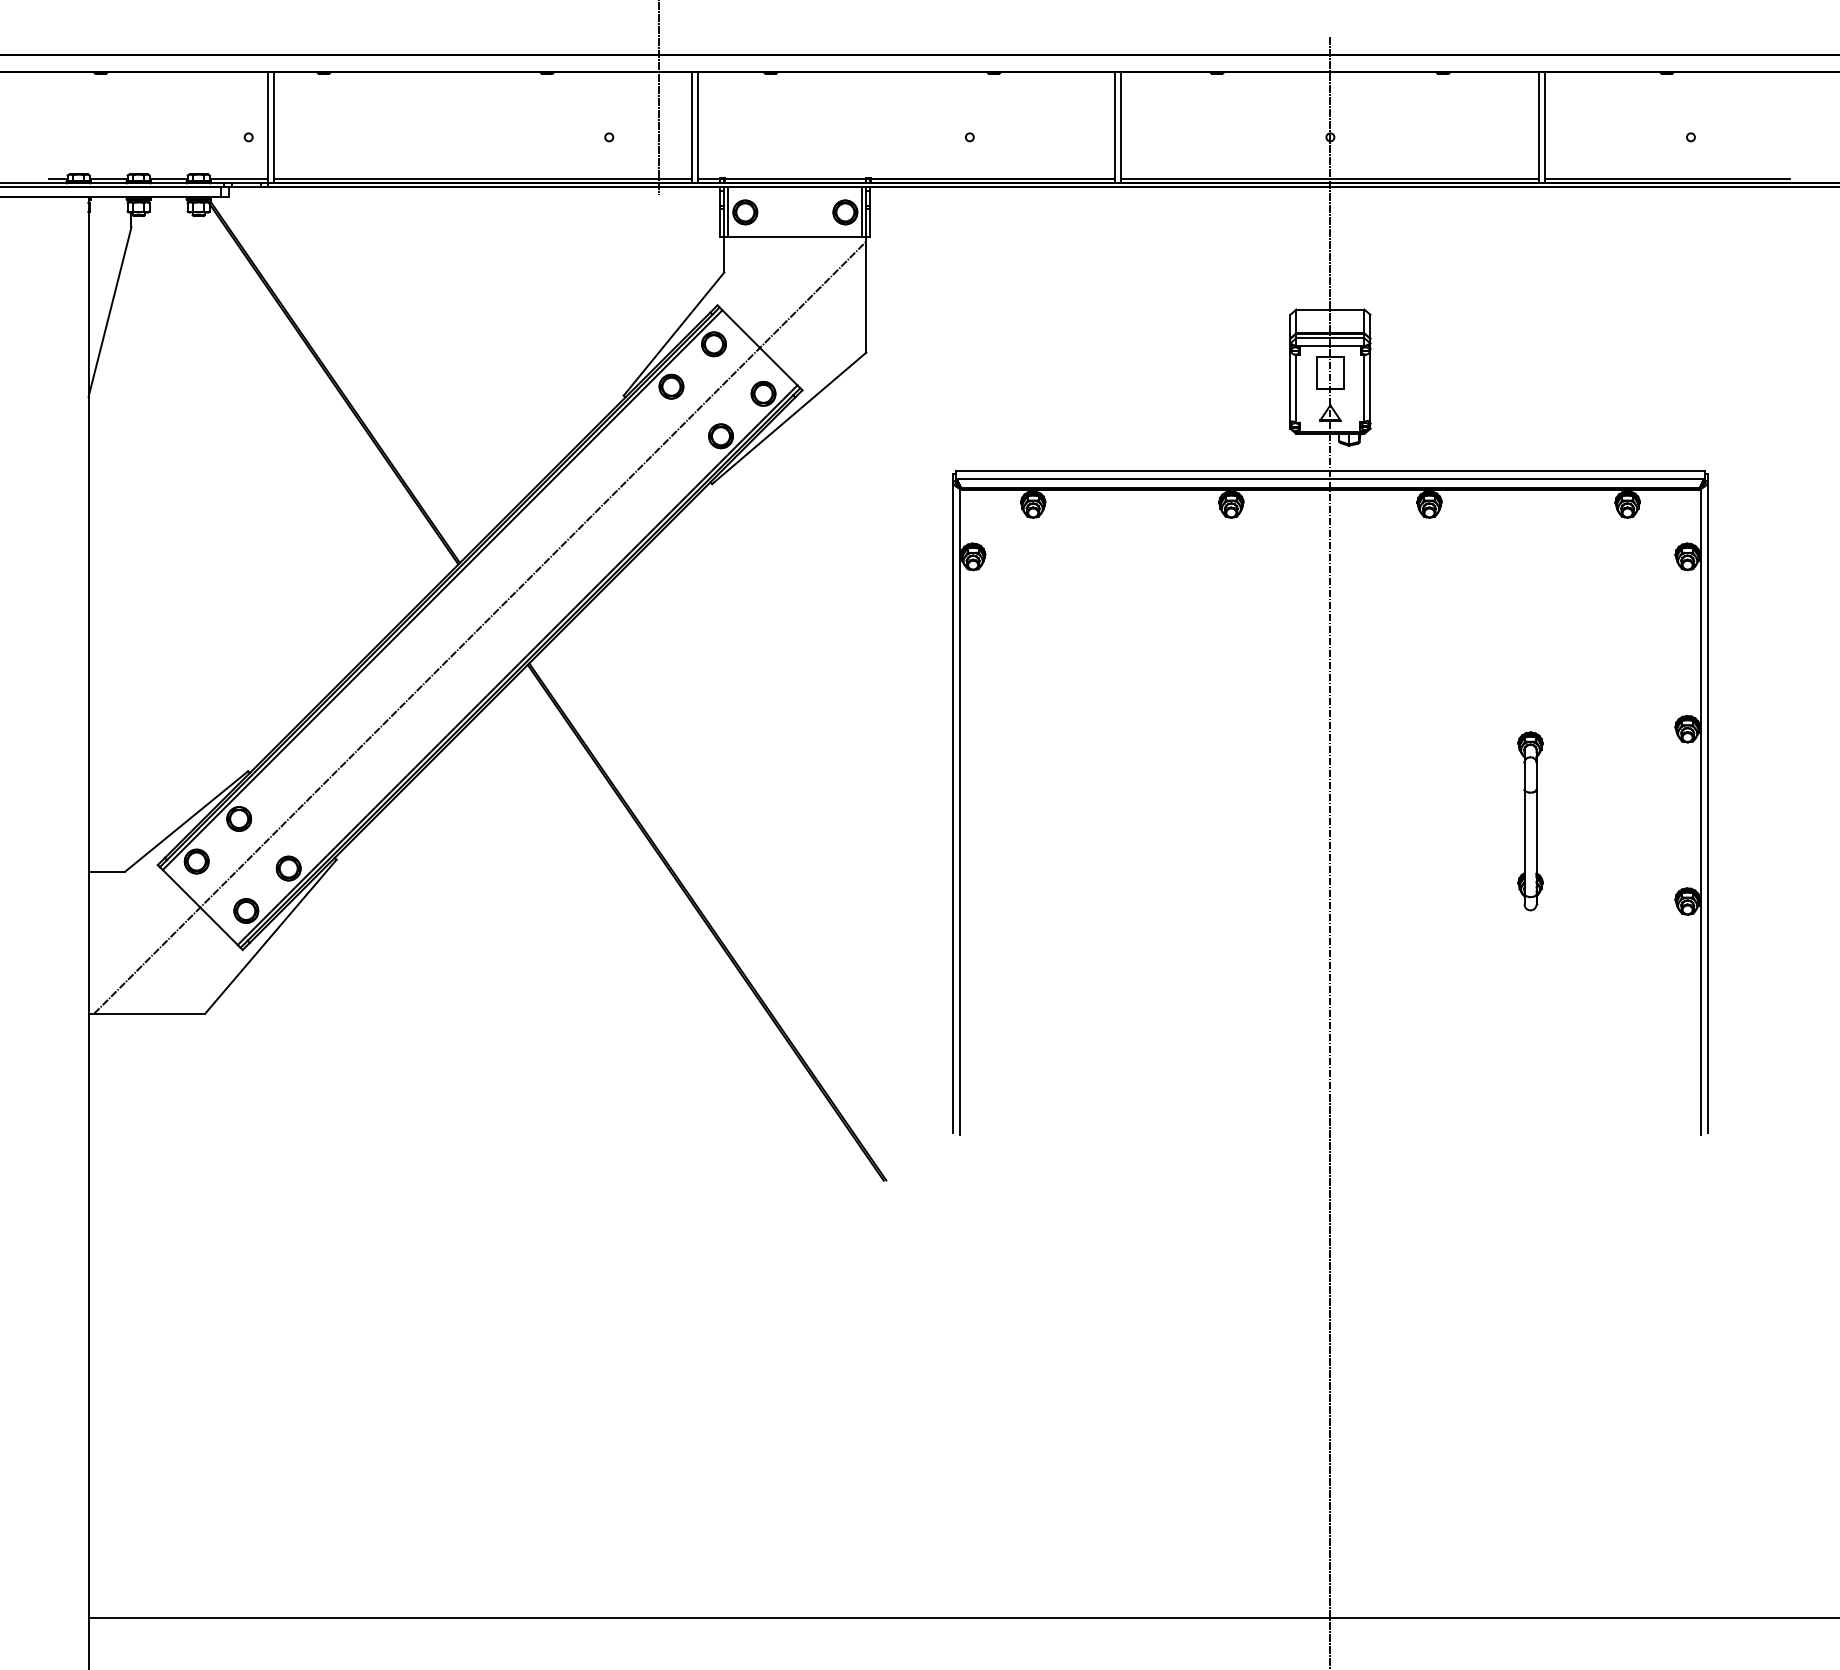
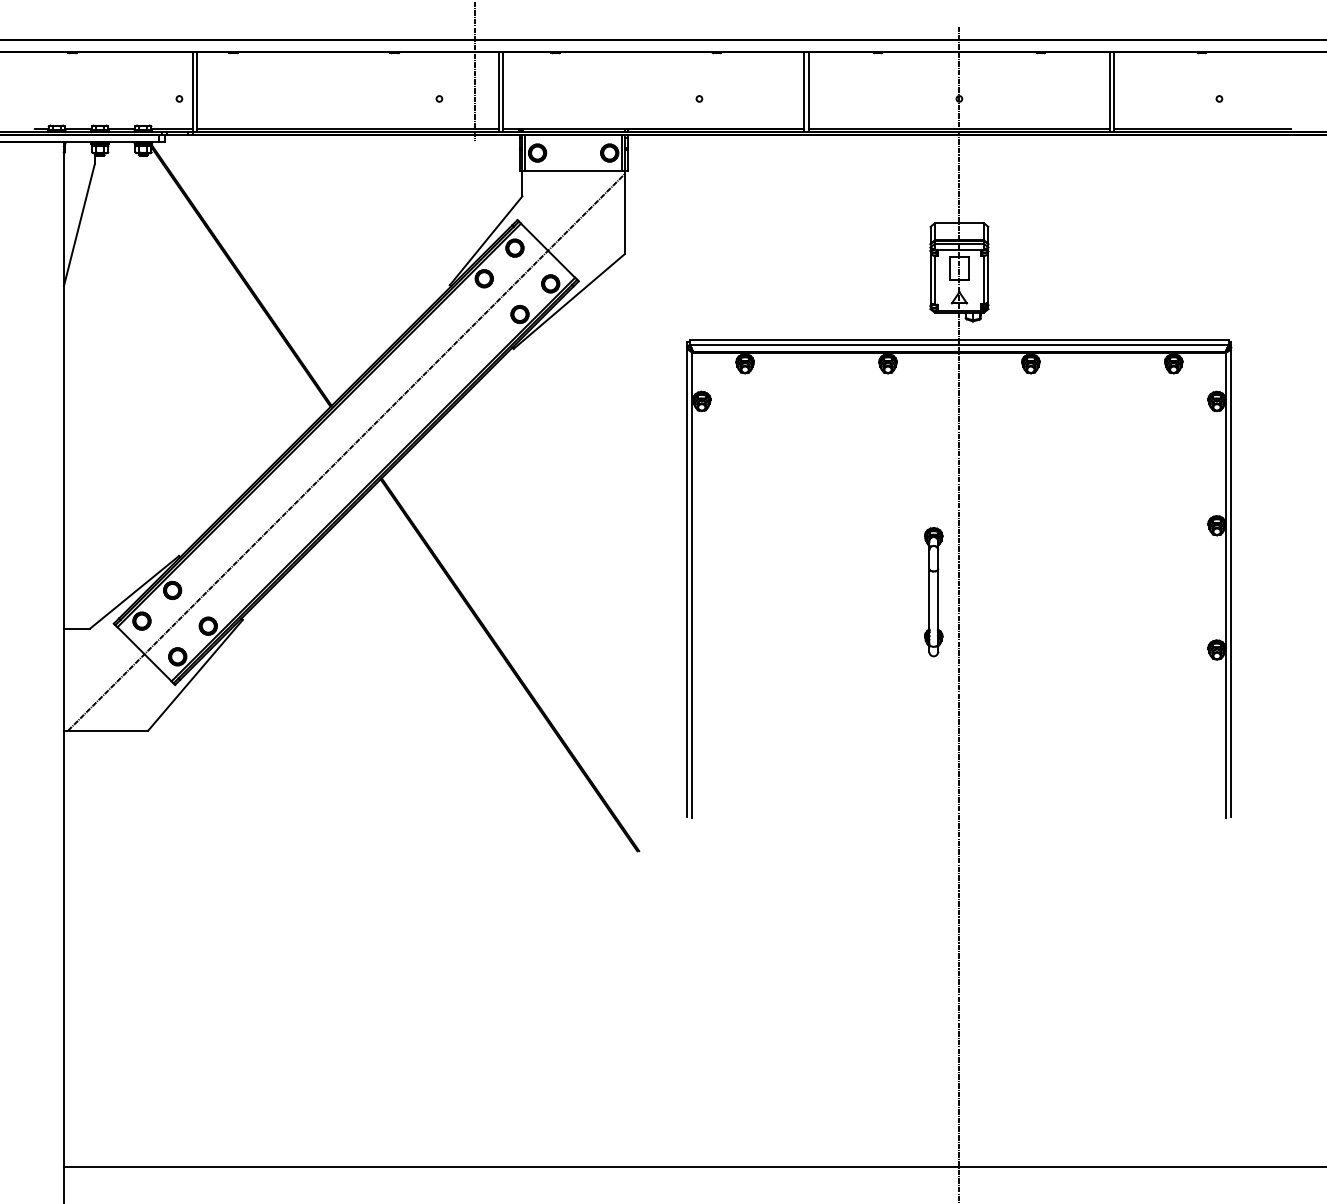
part: (1530, 821) -> (933, 592), moved

